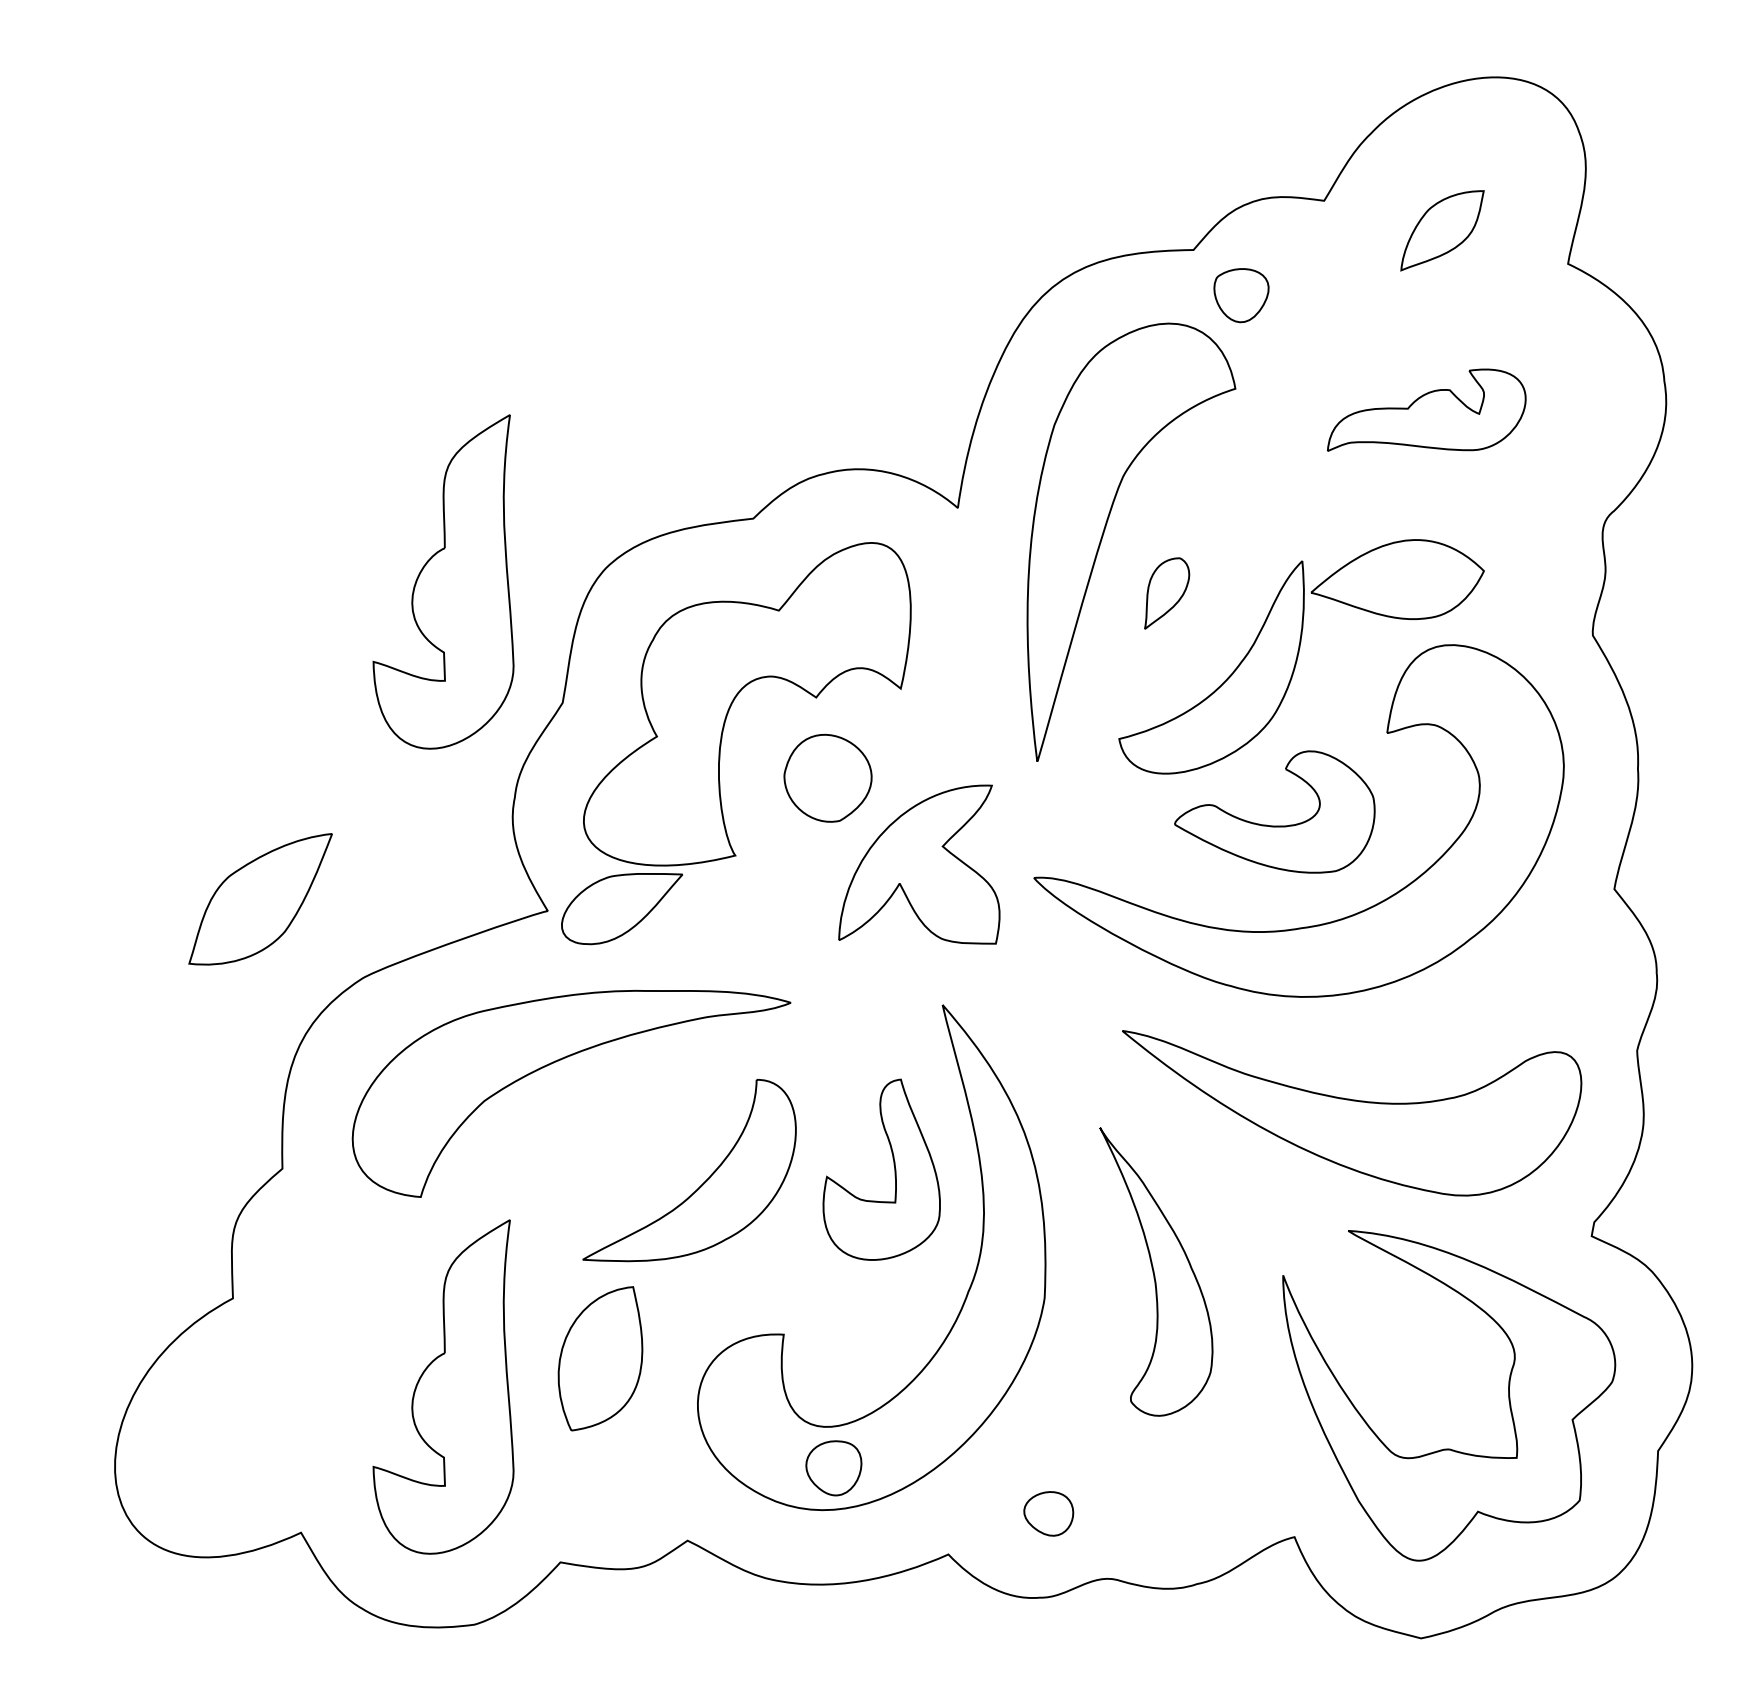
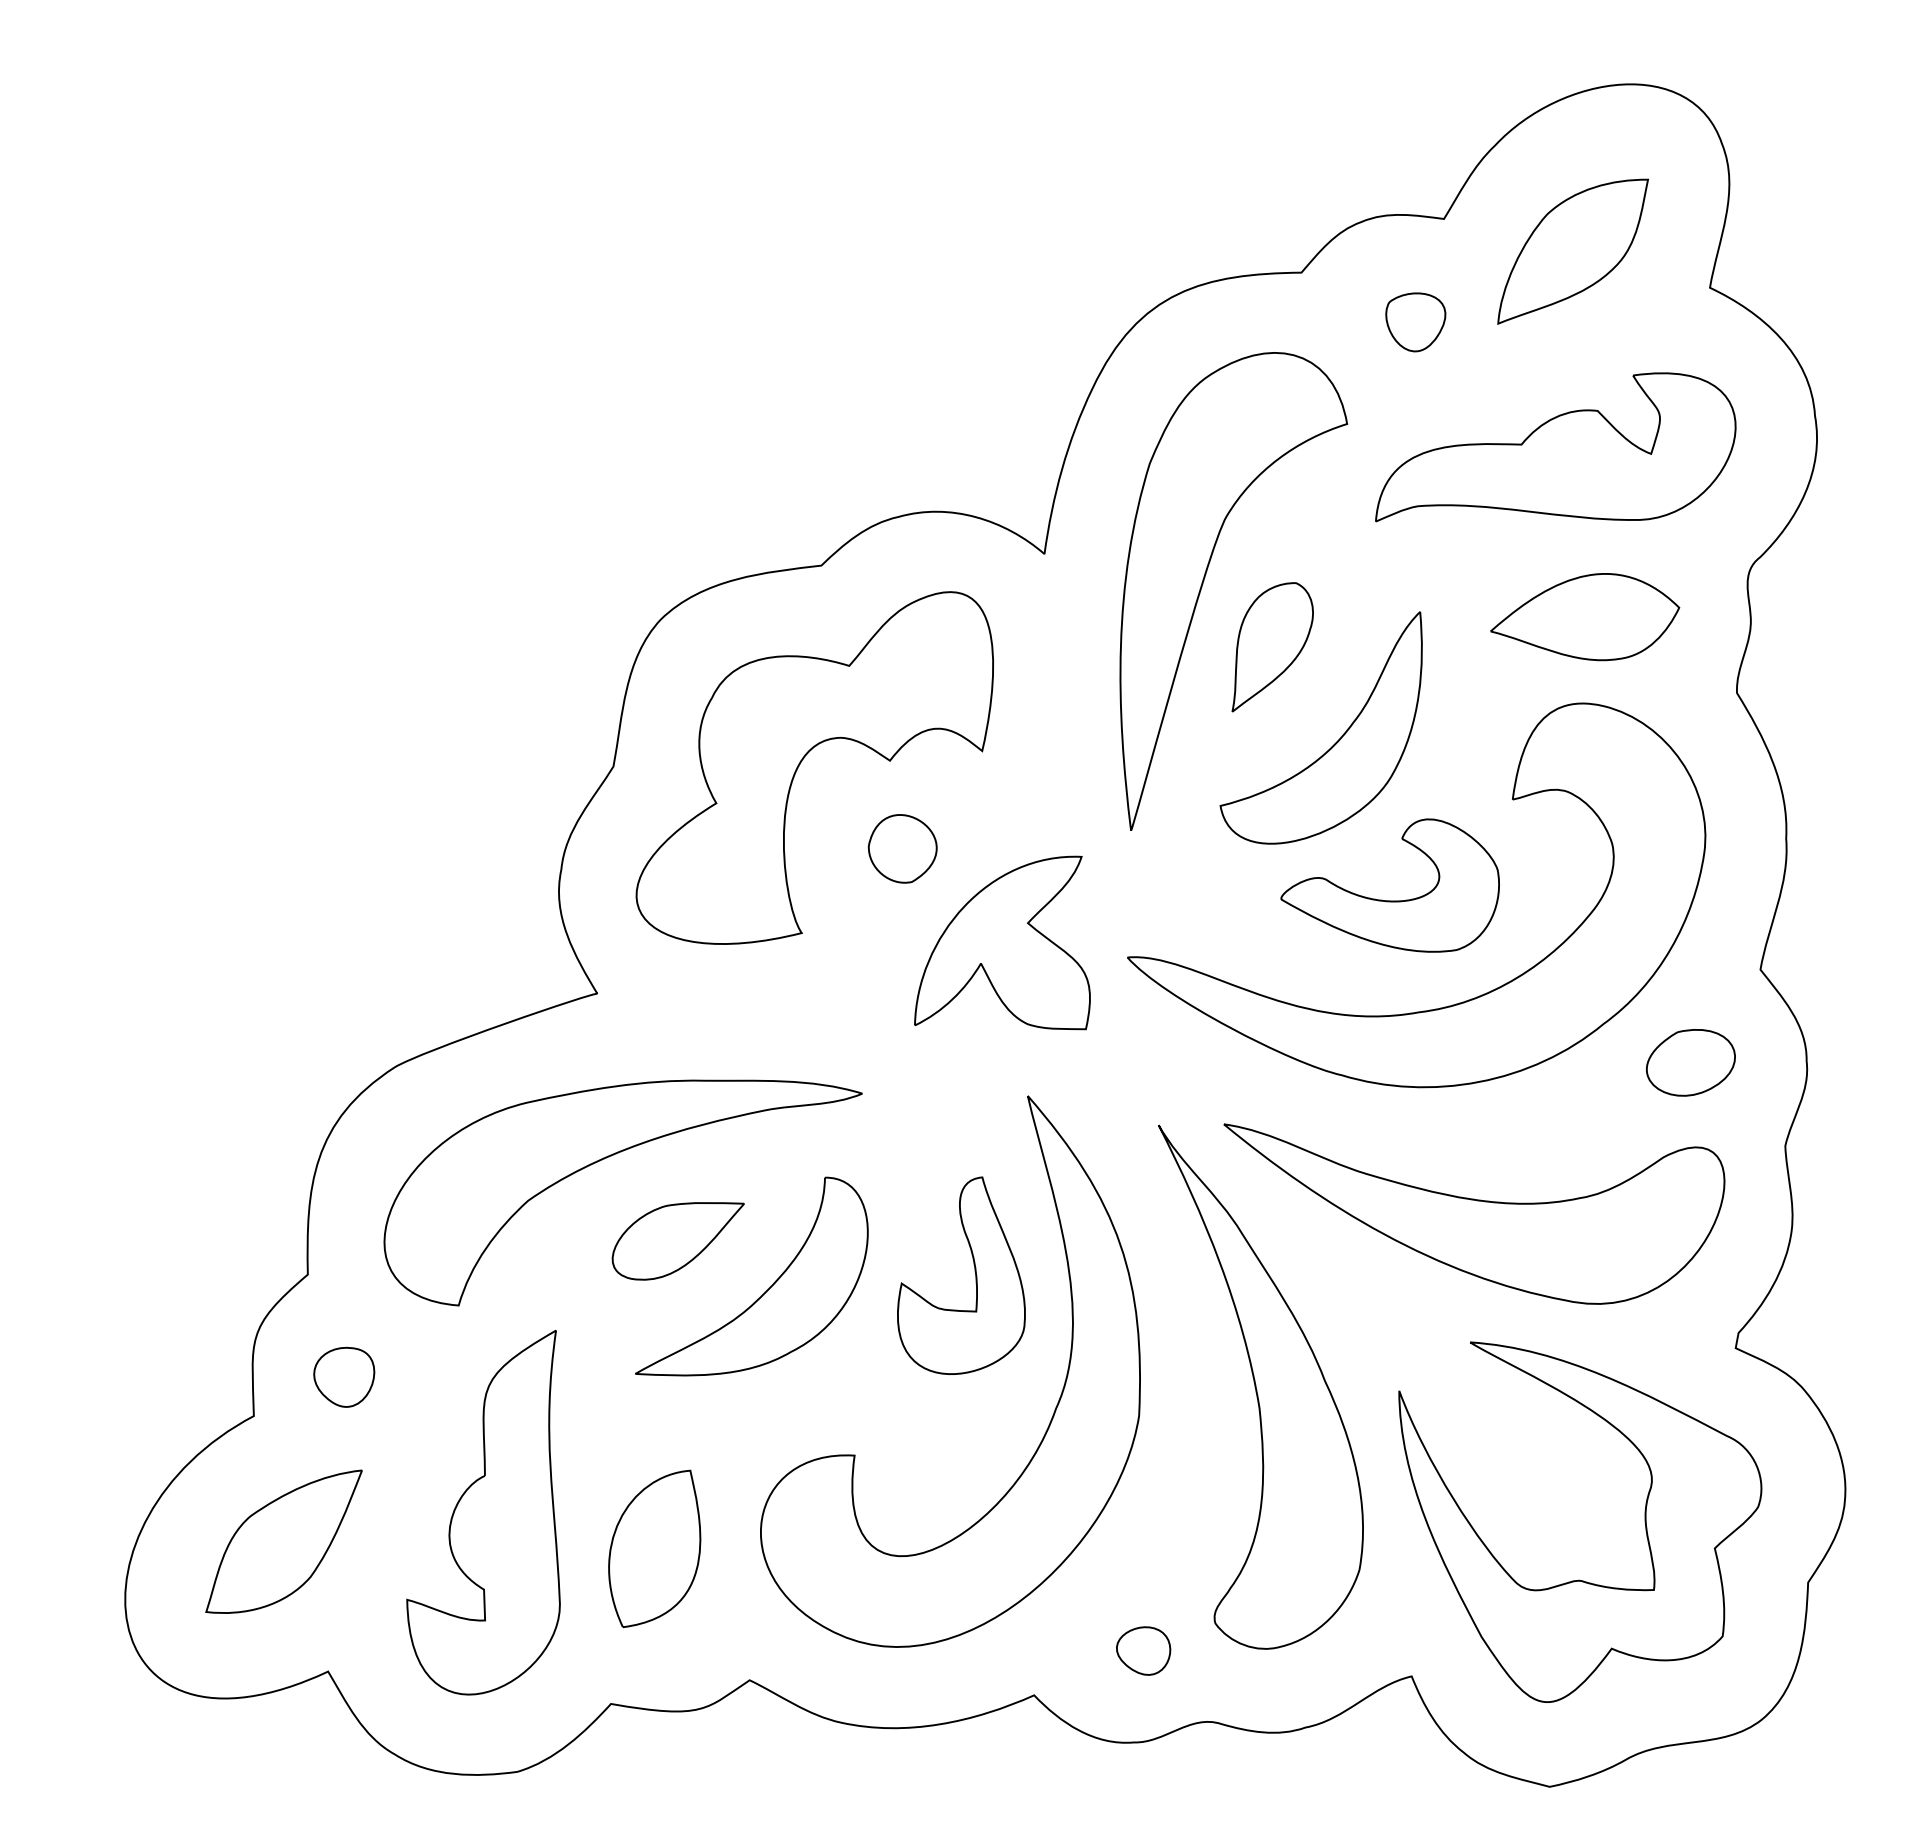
part: (1442, 230) -> (1572, 251), size x1.67
part: (1241, 295) -> (1415, 322), moved
part: (1426, 410) -> (1555, 447), size x1.67
part: (1398, 579) -> (1585, 617), moved
part: (443, 581) -> (483, 634), removed
part: (1166, 593) -> (1272, 647), size x1.67
part: (827, 778) -> (902, 848), size x0.71
part: (260, 899) -> (283, 1541), moved
part: (621, 909) -> (677, 1241), moved
part: (1550, 974) -> (1690, 1062), added
part: (1155, 1271) -> (1260, 1386), size x1.67
part: (600, 1358) -> (654, 1548), moved
part: (834, 1467) -> (344, 1376), moved

